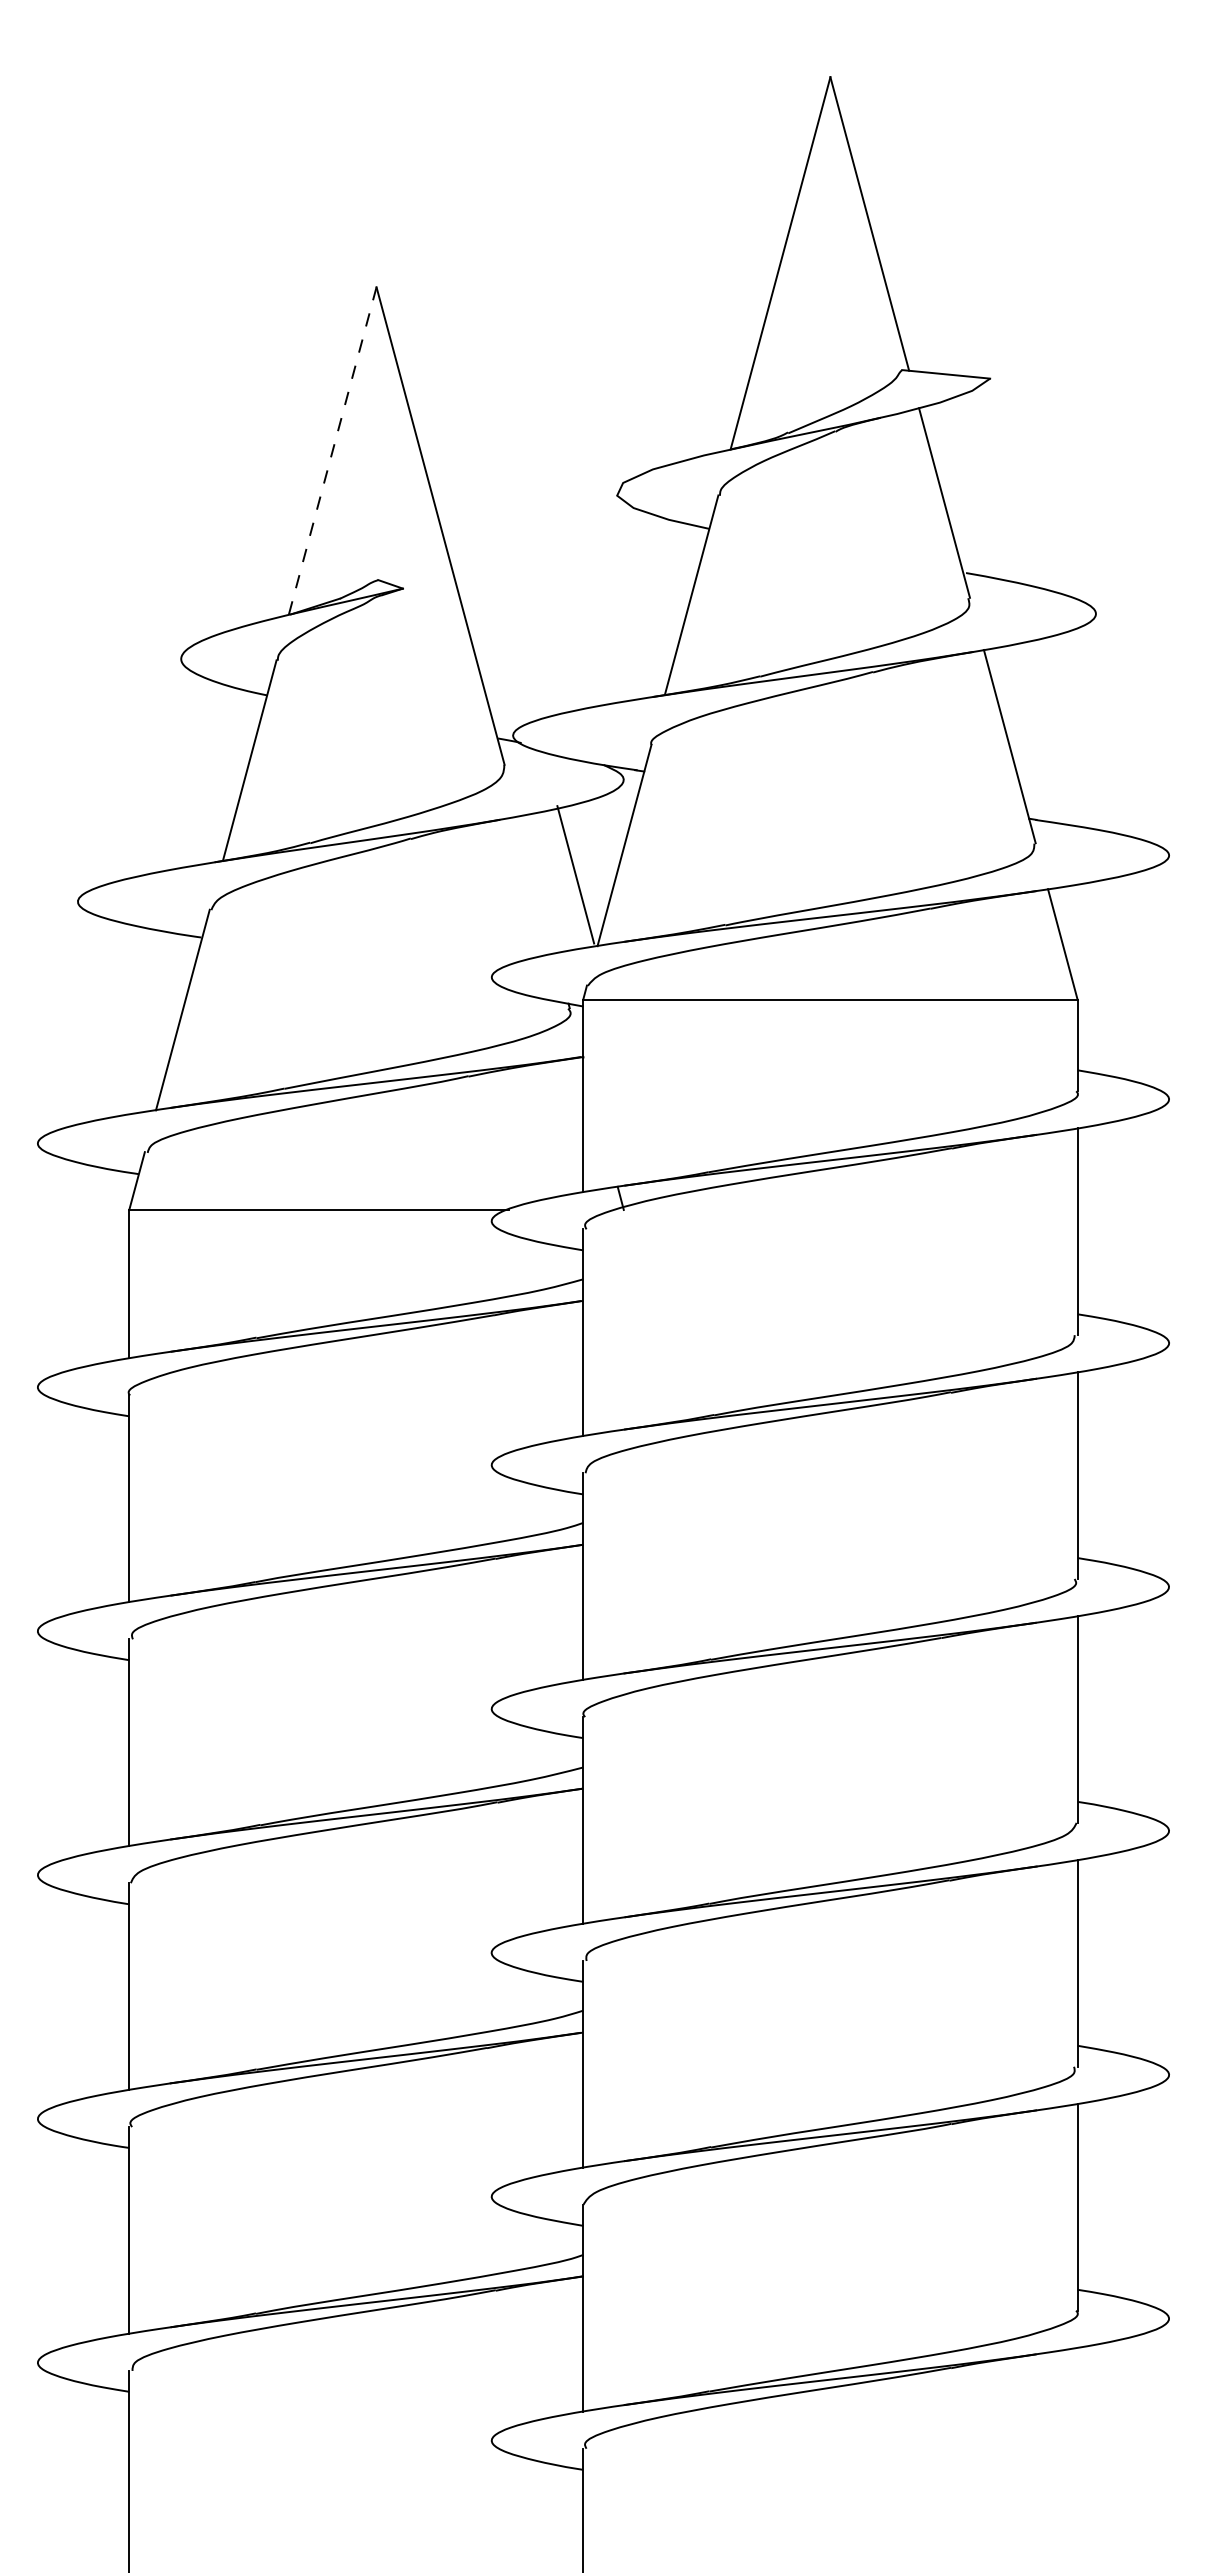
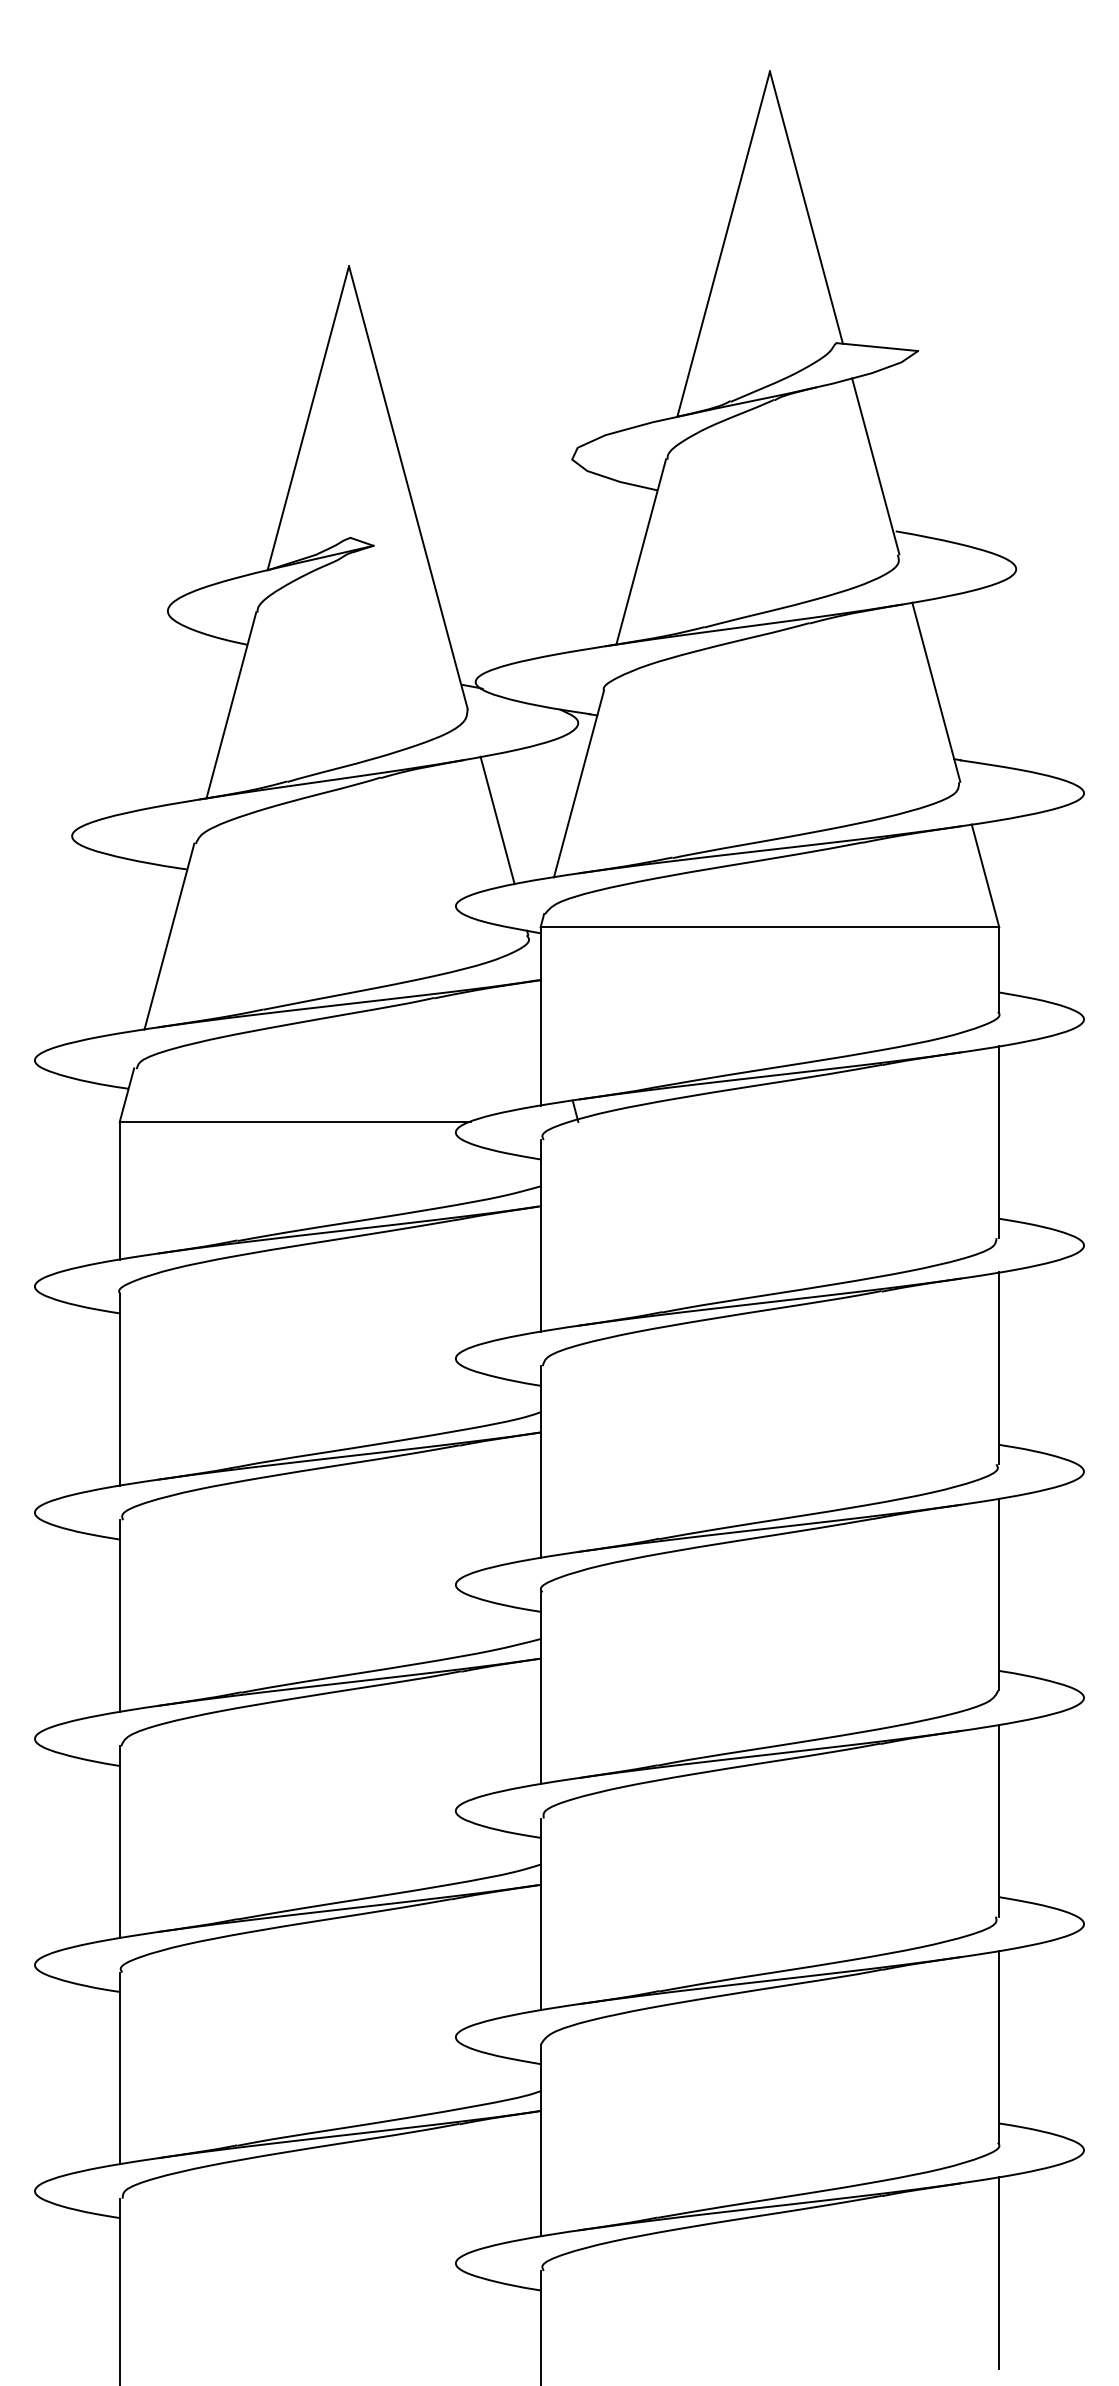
line: (332, 451) -> (308, 418), dashed -> solid
line: (575, 874) -> (497, 820), moved
line: (1077, 2450) -> (999, 2272), added

